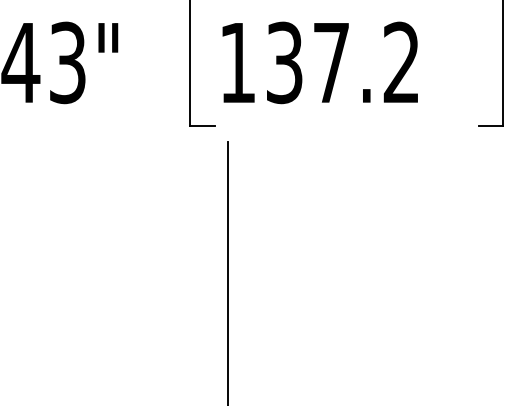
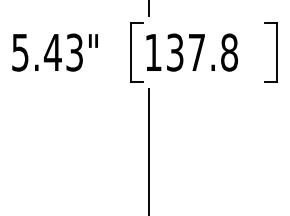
text: (401, 62) -> (229, 52), 137.2 -> 137.8

